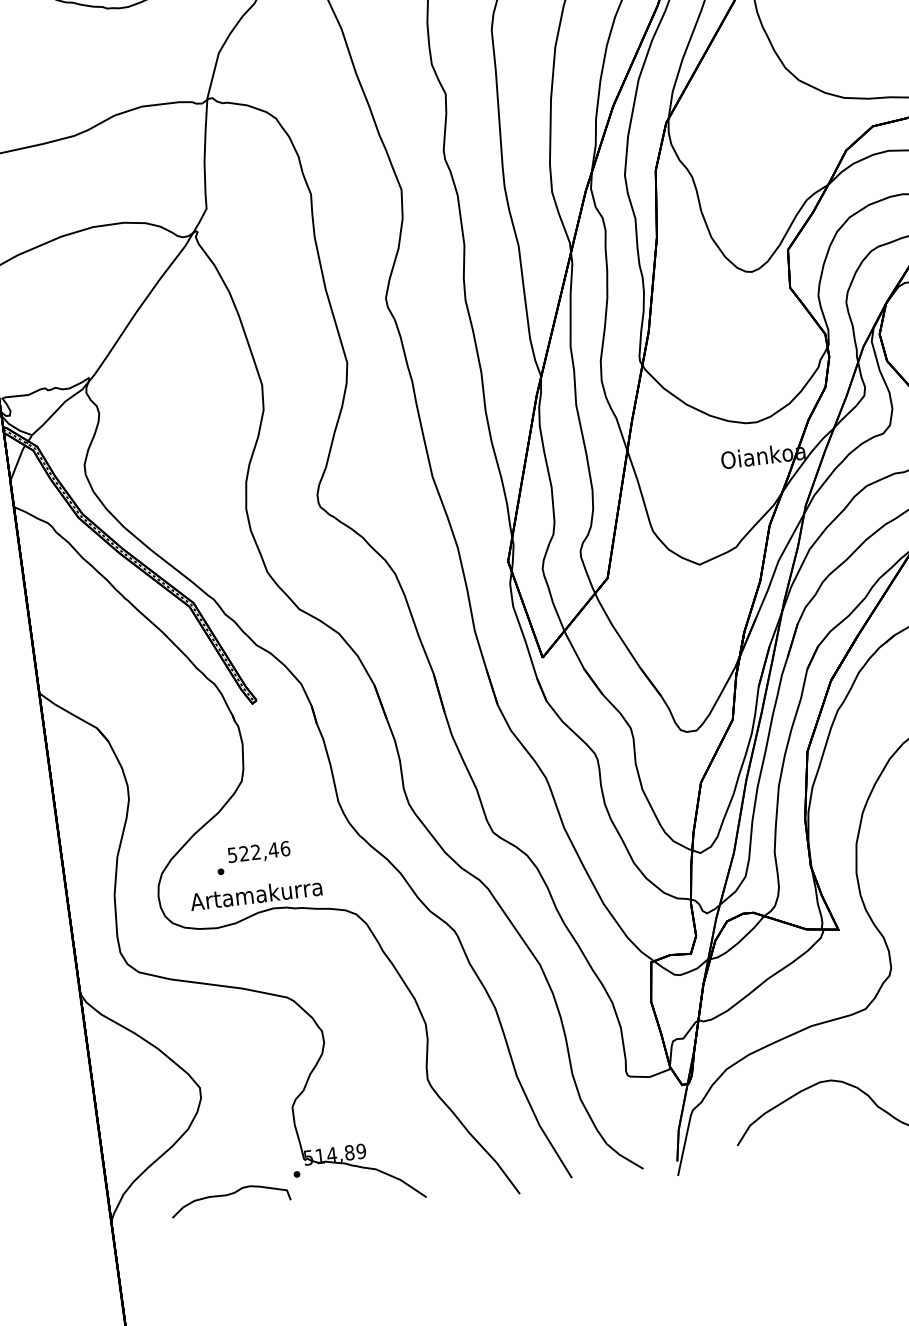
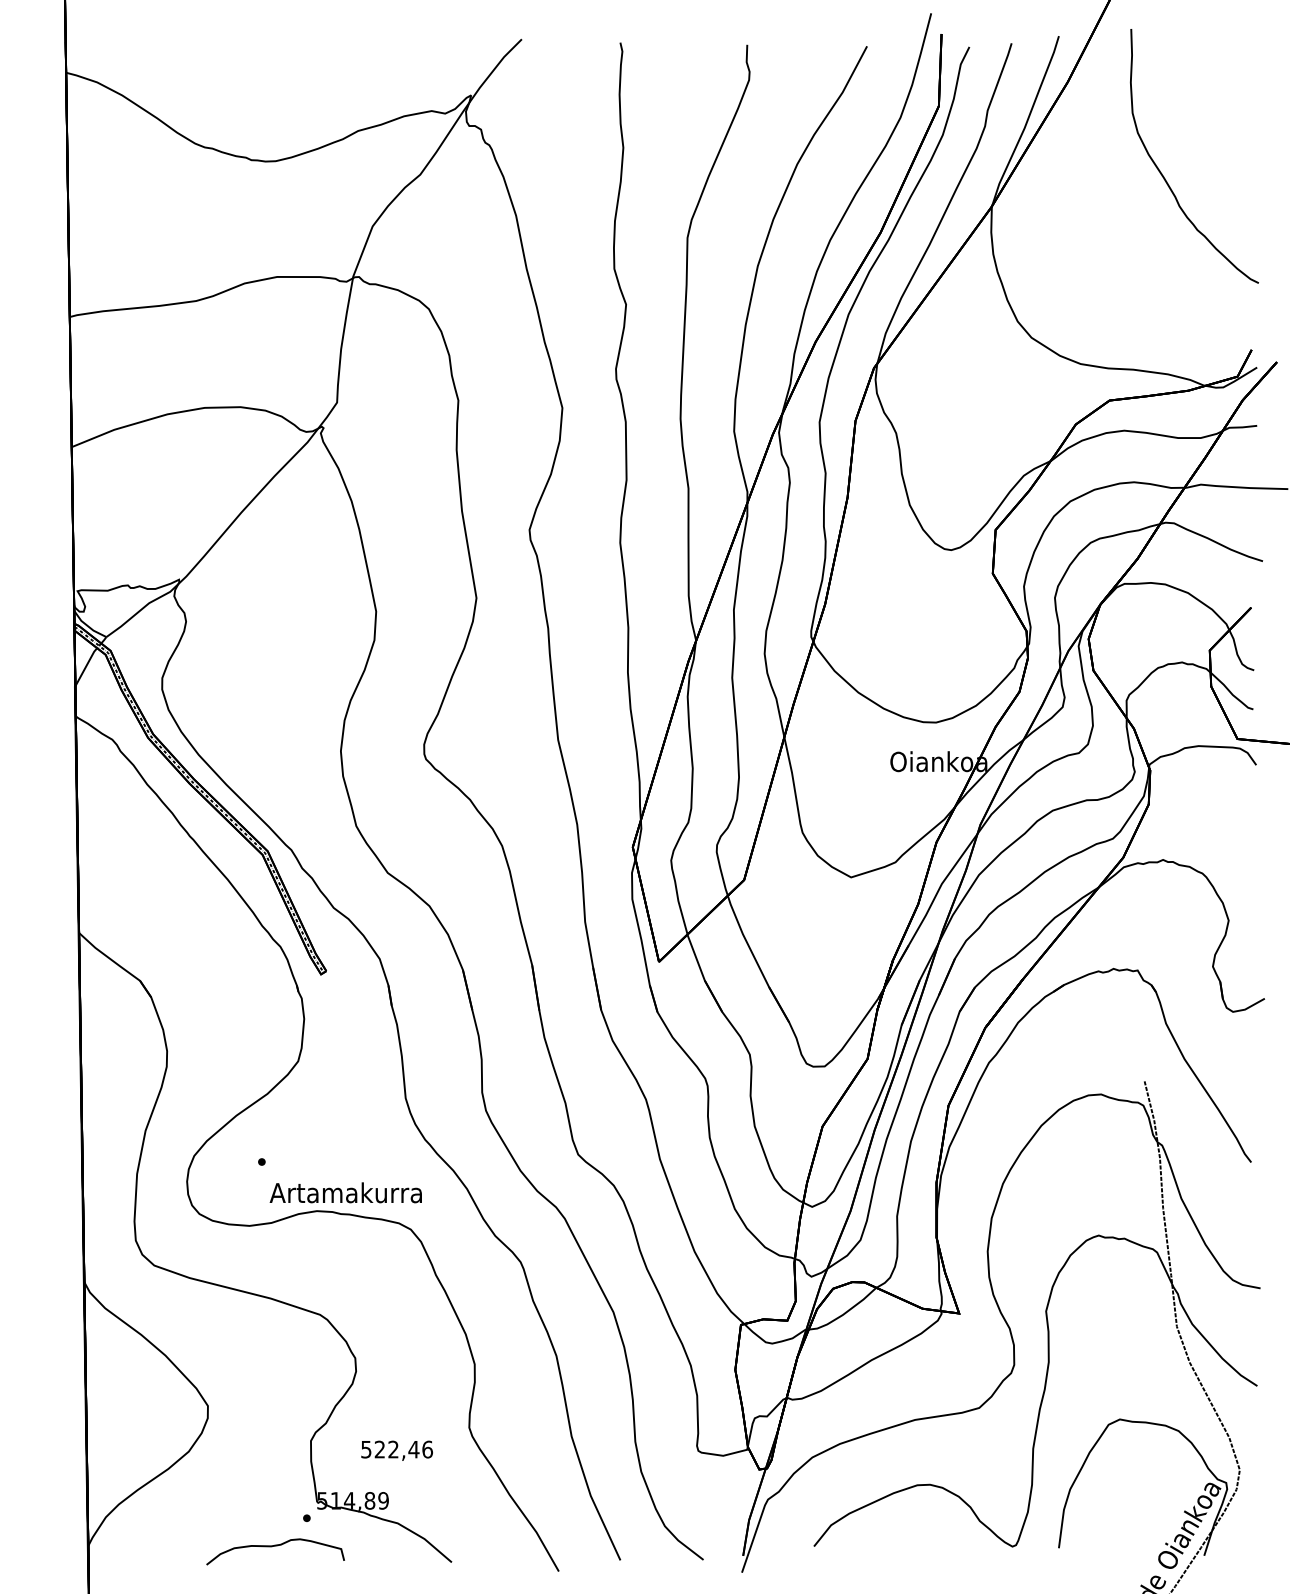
text: (258, 852) -> (396, 1450), moved
text: (255, 894) -> (345, 1192), moved
curve: (230, 1194) -> (275, 1546), moved

